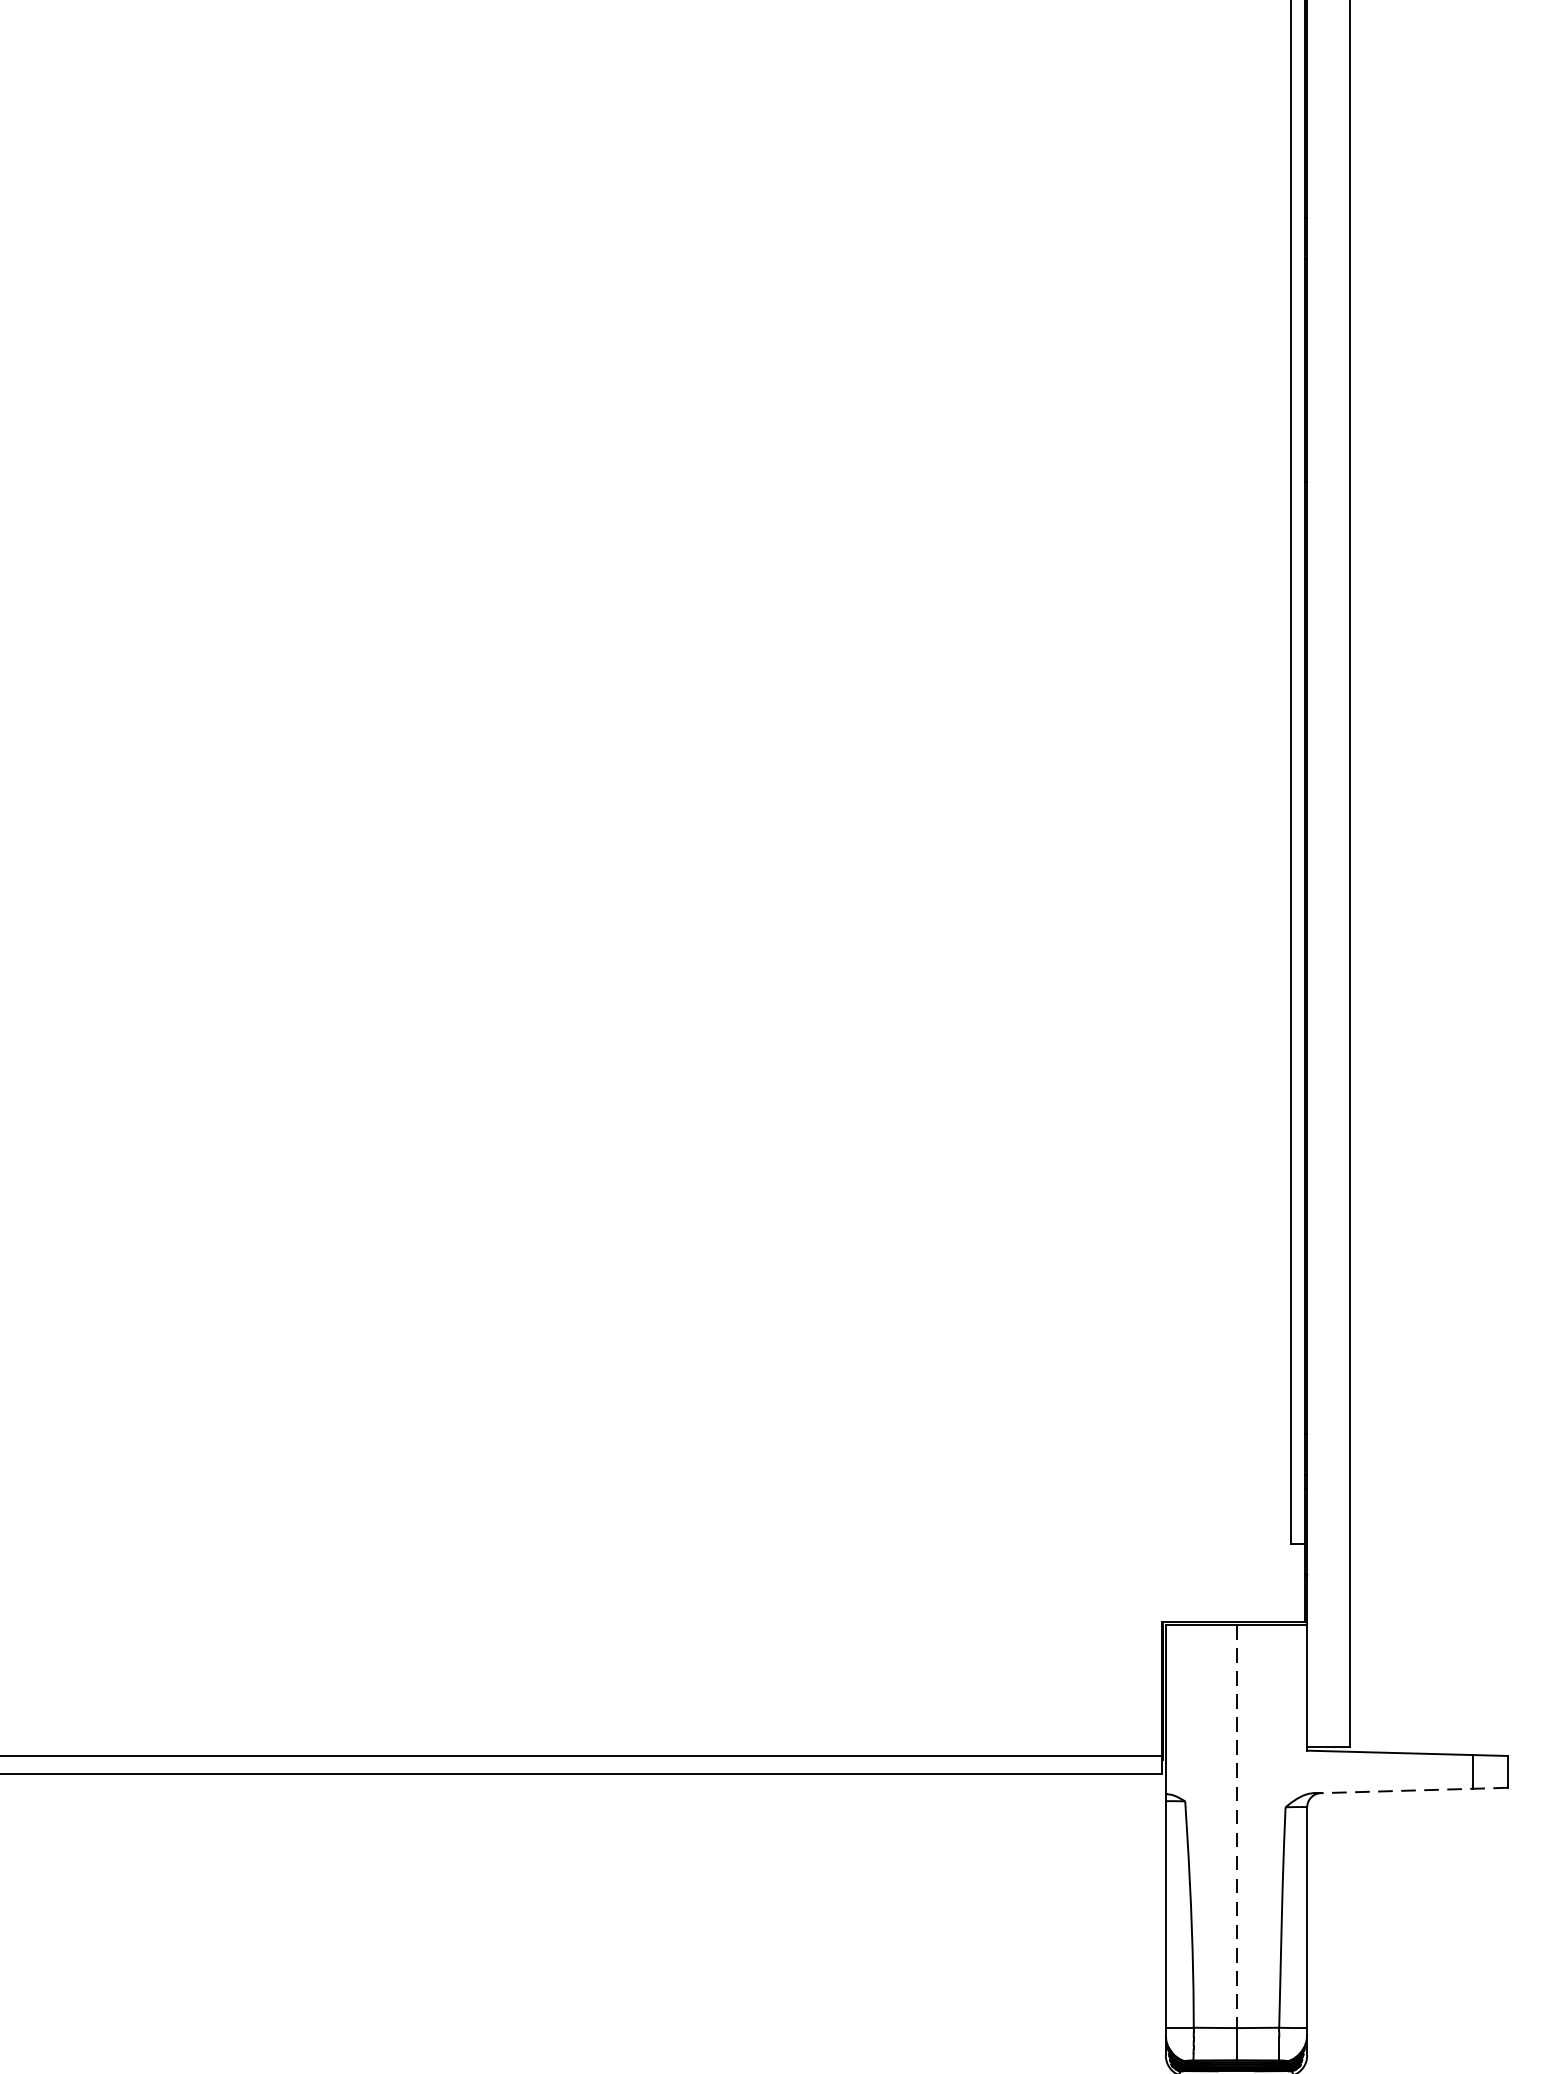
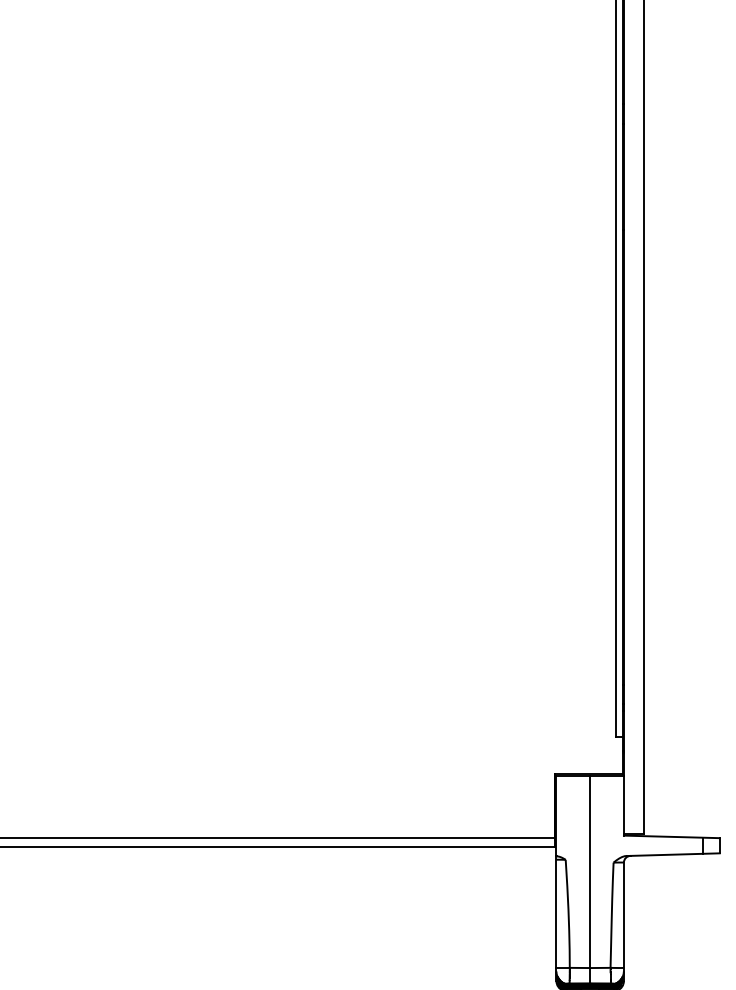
line: (1415, 1790) -> (675, 854), dashed -> solid
line: (1237, 1827) -> (590, 872), dashed -> solid

